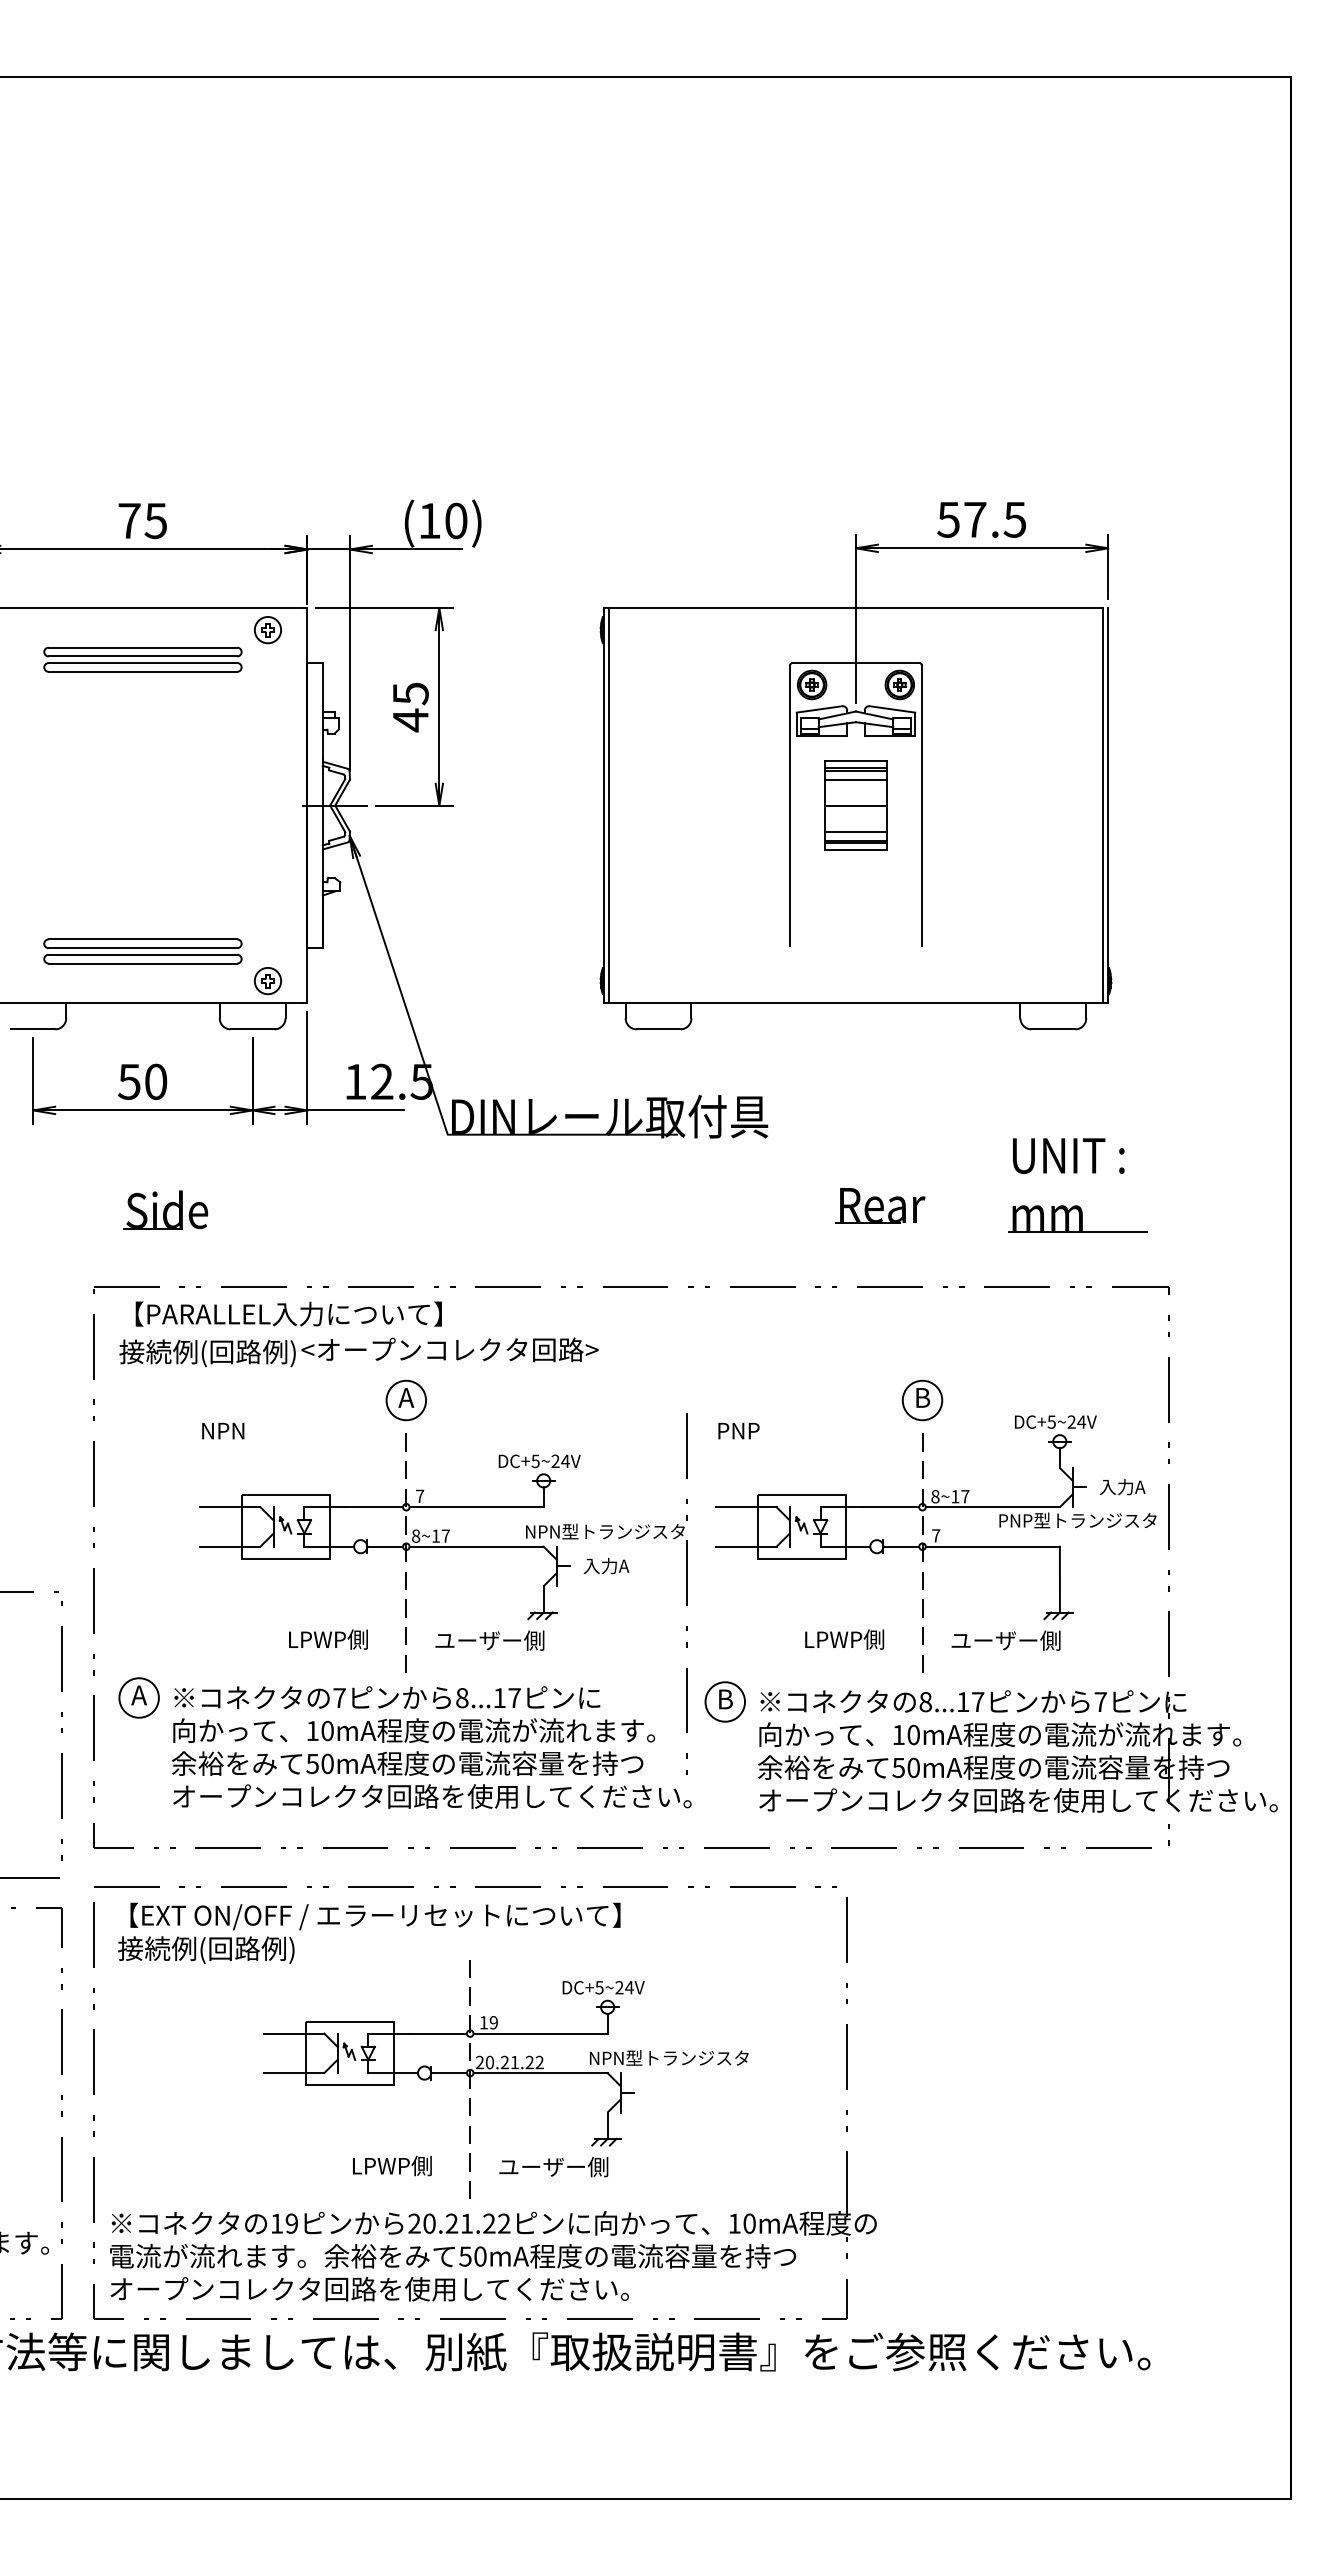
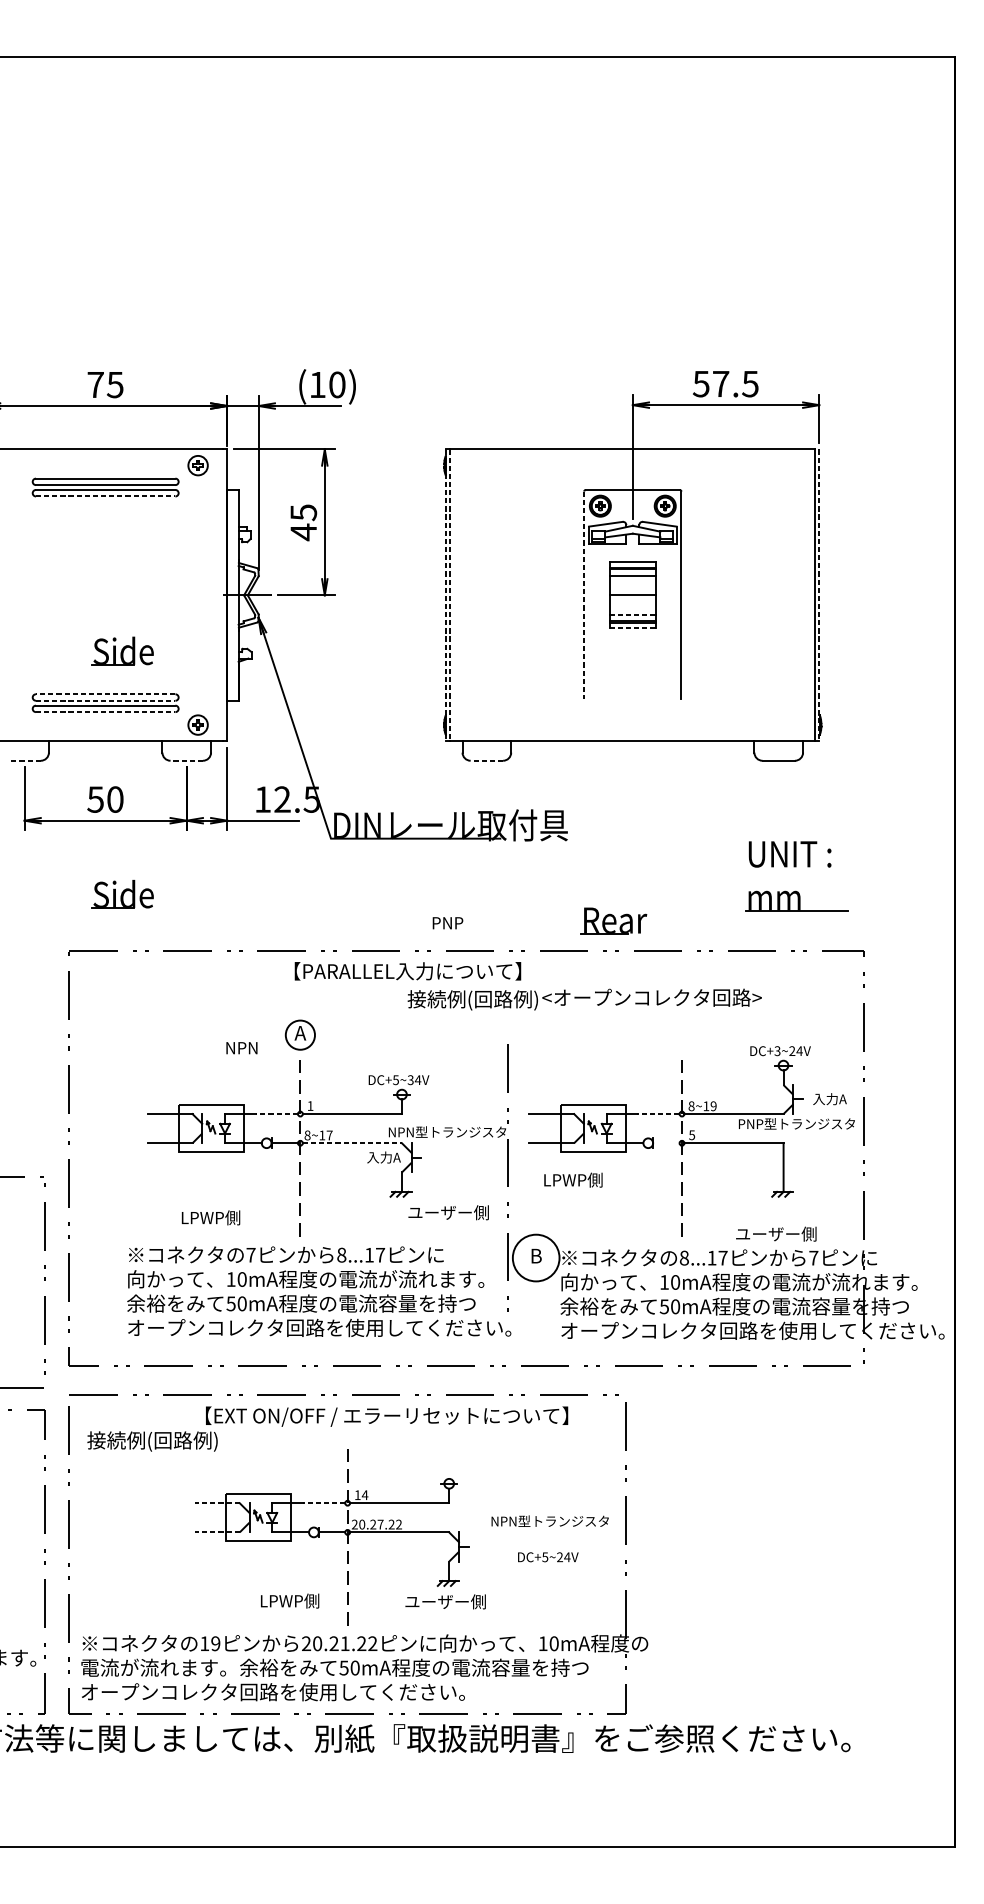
line: (143, 671) -> (106, 496), solid -> dashed
line: (603, 806) -> (446, 596), solid -> dashed
line: (609, 806) -> (450, 596), solid -> dashed
line: (790, 806) -> (584, 596), solid -> dashed
line: (1108, 806) -> (819, 596), solid -> dashed
line: (855, 831) -> (632, 614), solid -> dashed
line: (855, 850) -> (632, 628), solid -> dashed
part: (165, 880) -> (122, 650), added
line: (142, 939) -> (105, 694), solid -> dashed
line: (143, 948) -> (106, 701), solid -> dashed
line: (143, 963) -> (106, 712), solid -> dashed
line: (33, 1029) -> (24, 760), solid -> dashed
line: (252, 1029) -> (186, 760), solid -> dashed
line: (658, 1029) -> (486, 760), solid -> dashed
part: (880, 1205) -> (613, 920), moved
text: (288, 1313) -> (407, 970), moved
text: (358, 1352) -> (584, 999), moved
part: (922, 1400) -> (682, 1035), removed
text: (1051, 1421) -> (777, 1050), DC+5~24V -> DC+3~24V
text: (223, 1431) -> (242, 1048), moved
text: (738, 1431) -> (447, 923), moved
text: (555, 1461) -> (410, 1080), DC+5~24V -> DC+5~34V
text: (420, 1495) -> (310, 1105), 7 -> 1
text: (965, 1496) -> (713, 1106), 8~17 -> 8~19
line: (374, 1507) -> (276, 1114), solid -> dashed
line: (890, 1507) -> (658, 1114), solid -> dashed
text: (936, 1535) -> (692, 1134), 7 -> 5
line: (477, 1546) -> (353, 1143), solid -> dashed
line: (901, 1546) -> (666, 1143), removed
text: (606, 1565) -> (384, 1157), moved
text: (328, 1639) -> (211, 1217), moved
text: (844, 1639) -> (573, 1180), moved
text: (489, 1640) -> (448, 1212), moved
text: (1005, 1640) -> (775, 1234), moved
part: (138, 1697) -> (102, 1254), removed
circle: (725, 1701) -> (536, 1257), size x1.6
text: (375, 1916) -> (387, 1416), moved
text: (603, 1987) -> (548, 1557), moved
text: (493, 2022) -> (364, 1495), 19 -> 14
line: (293, 2033) -> (216, 1503), solid -> dashed
line: (438, 2033) -> (324, 1503), solid -> dashed
text: (669, 2057) -> (550, 1520), moved
text: (514, 2062) -> (380, 1524), 20.21.22 -> 20.27.22
line: (293, 2073) -> (216, 1532), solid -> dashed
text: (553, 2167) -> (445, 1602), moved

